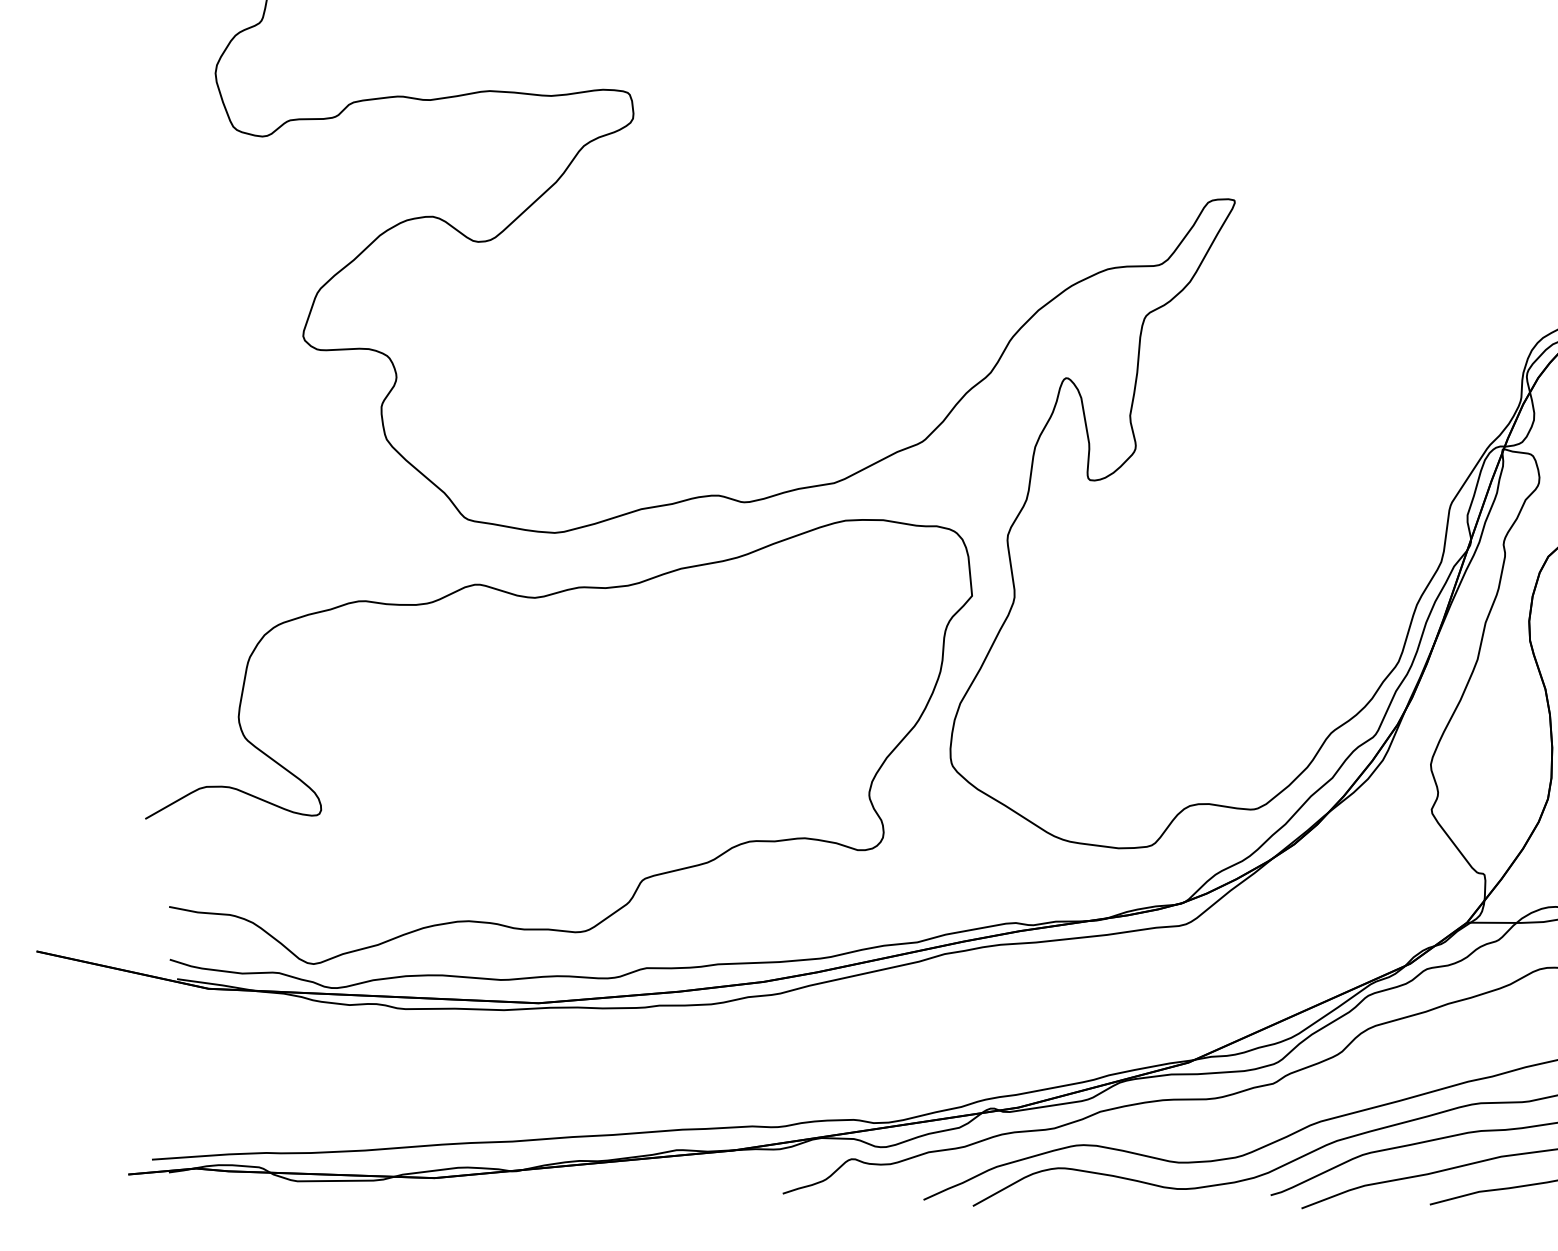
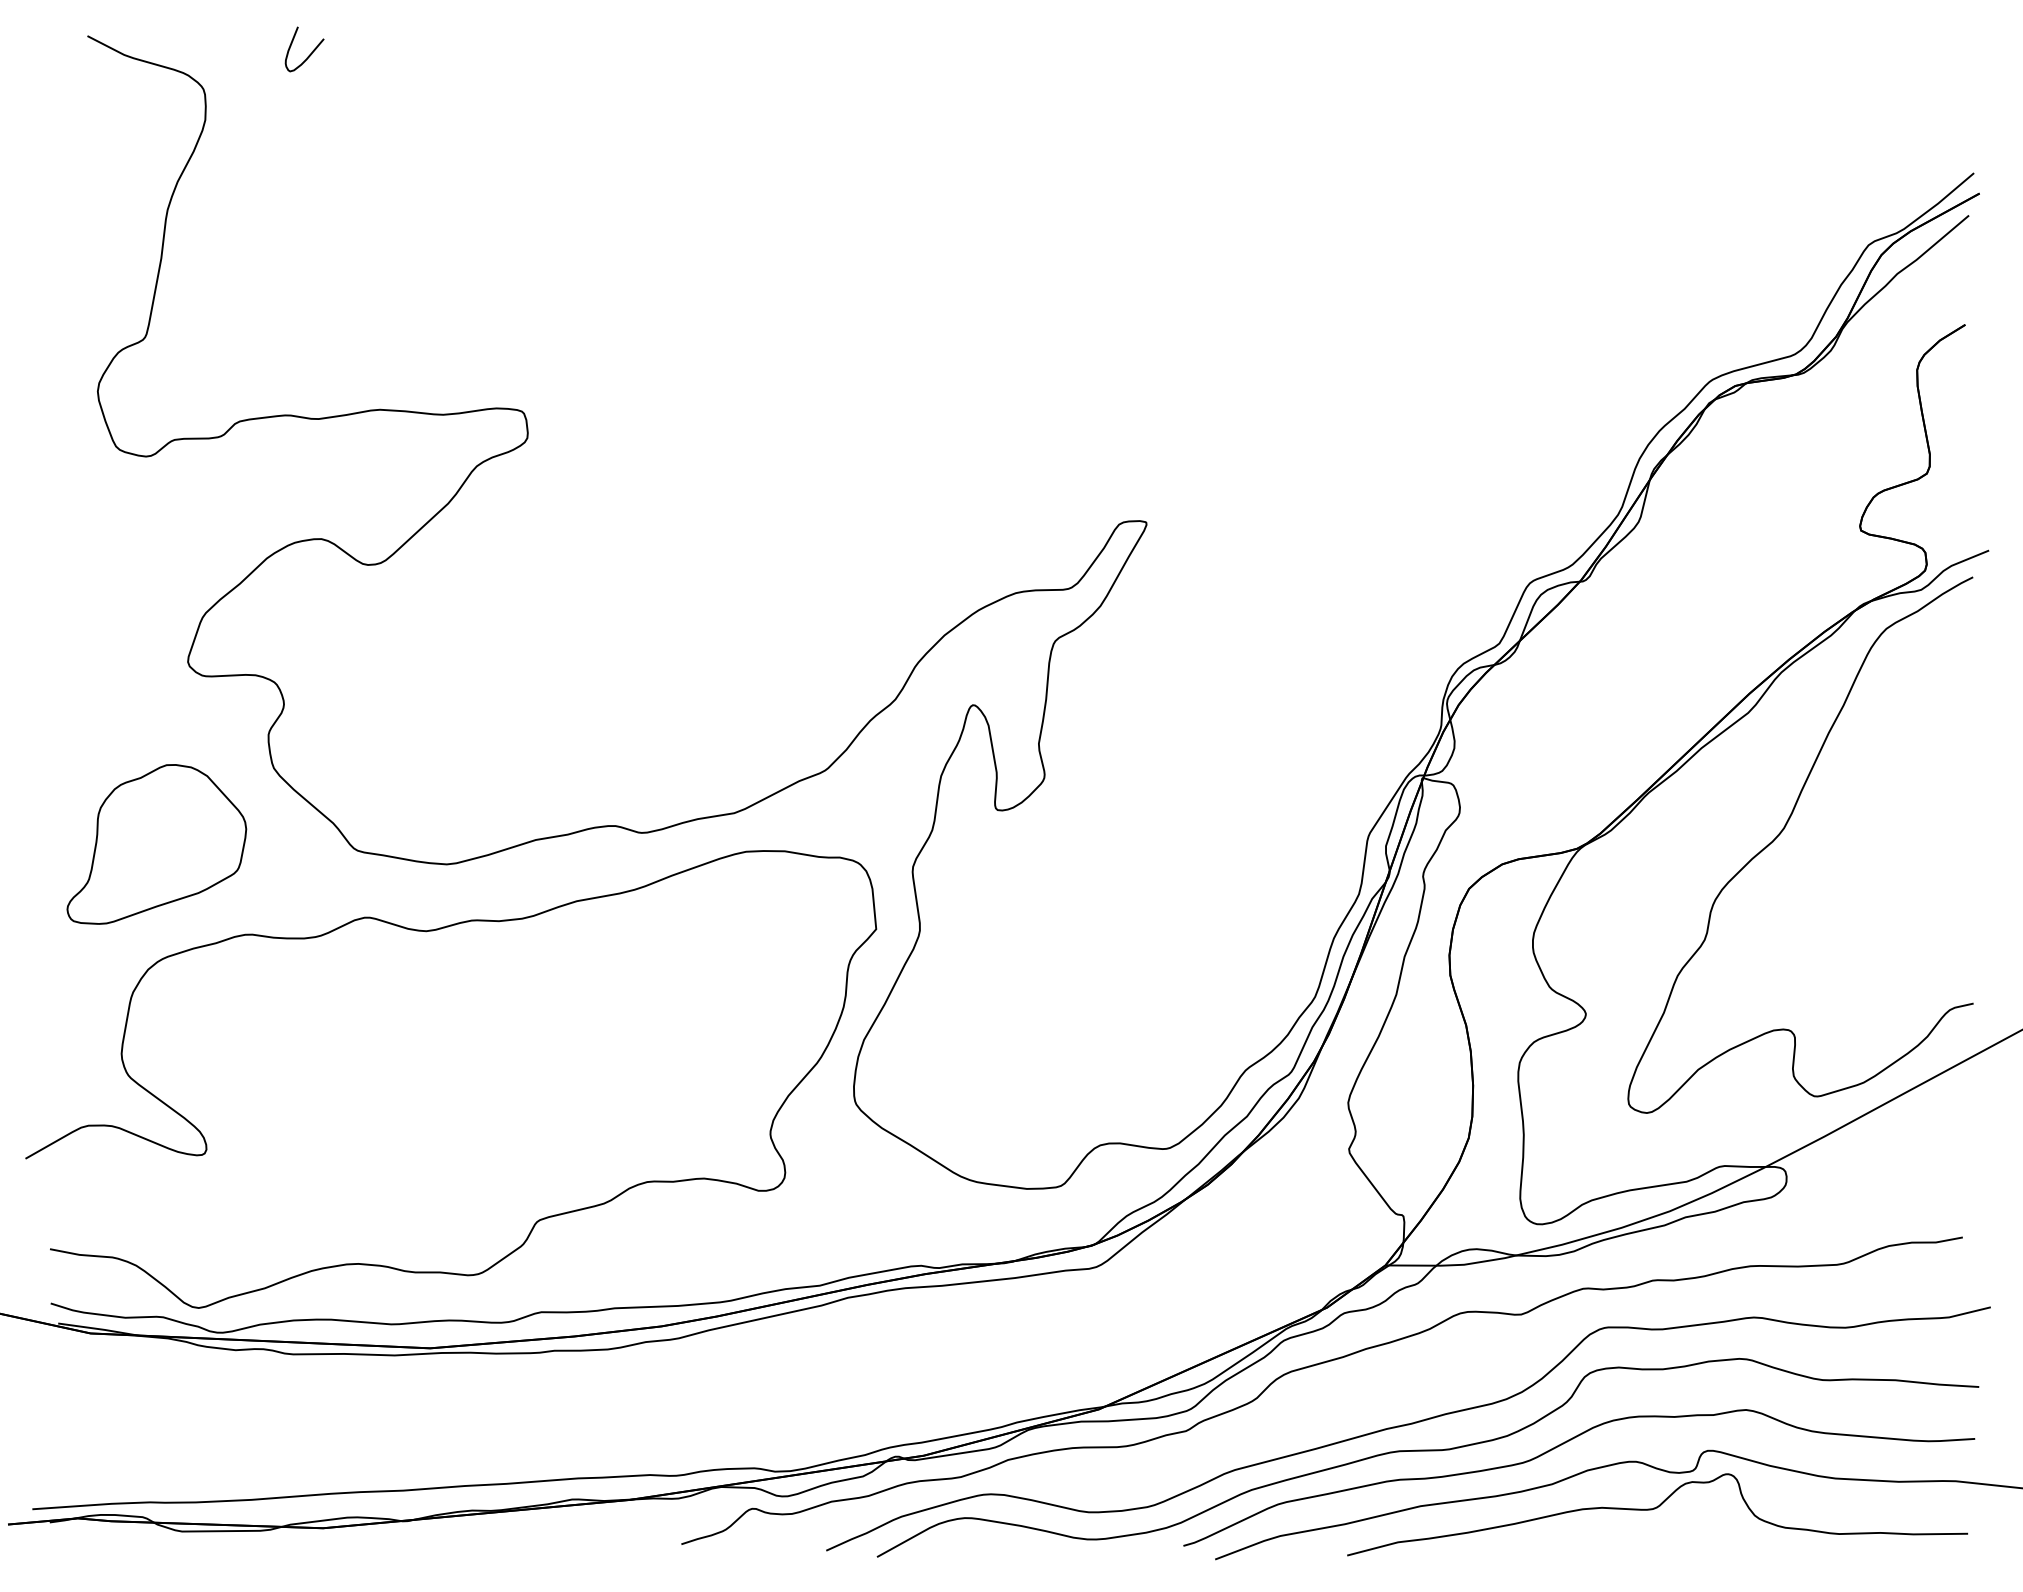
part: (272, 513) -> (156, 844), added

